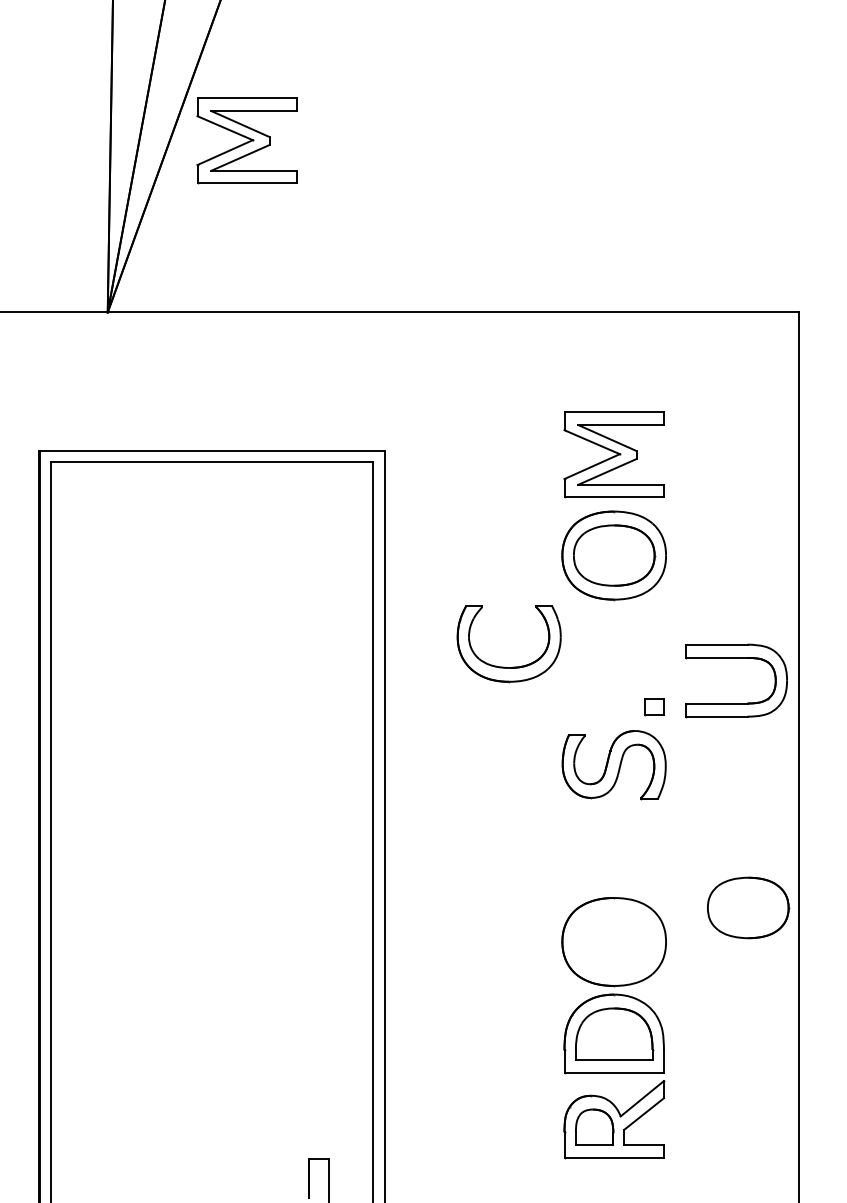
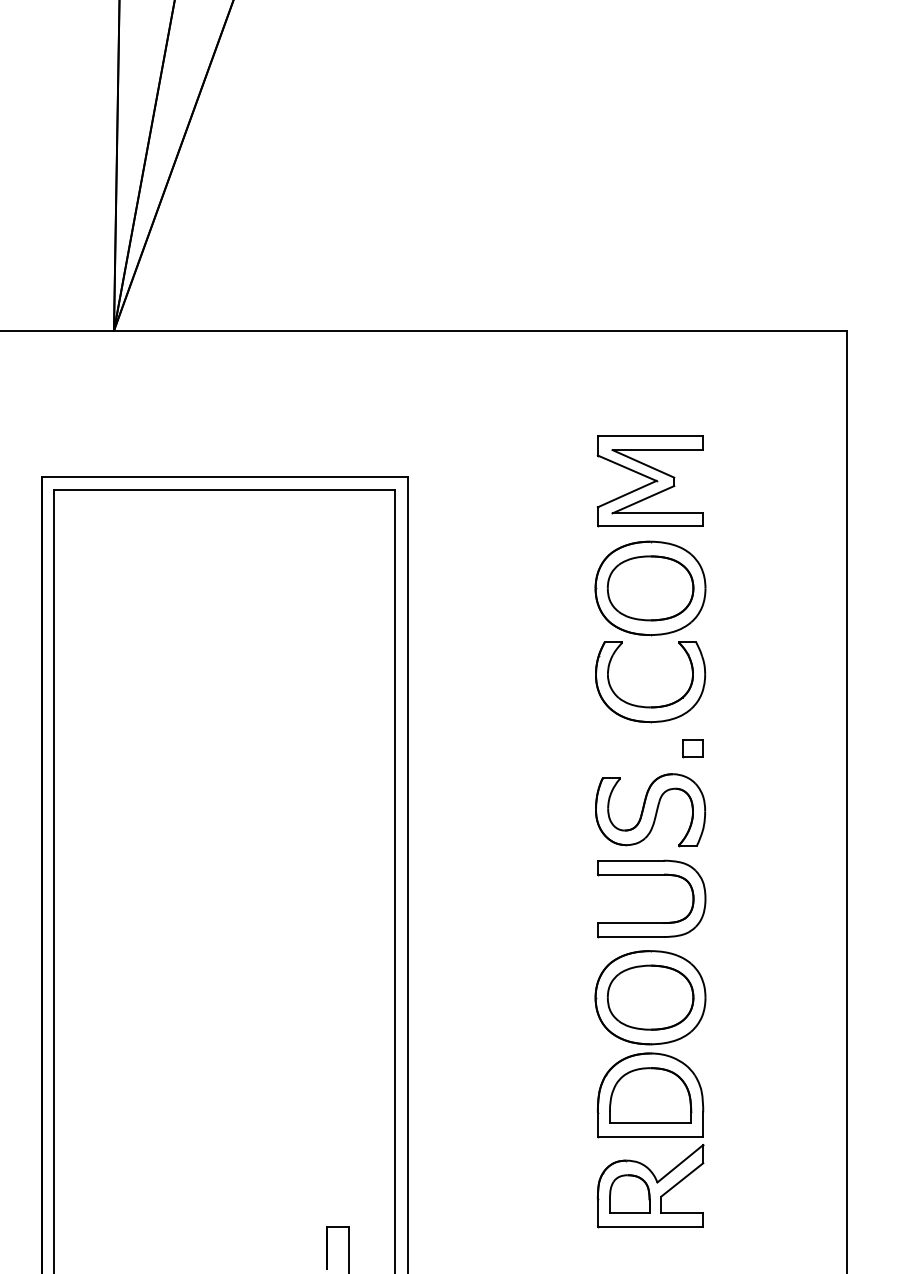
part: (246, 140) -> (260, 148), removed
part: (736, 658) -> (651, 875), moved
part: (504, 666) -> (645, 705), moved
part: (748, 907) -> (650, 997), moved

